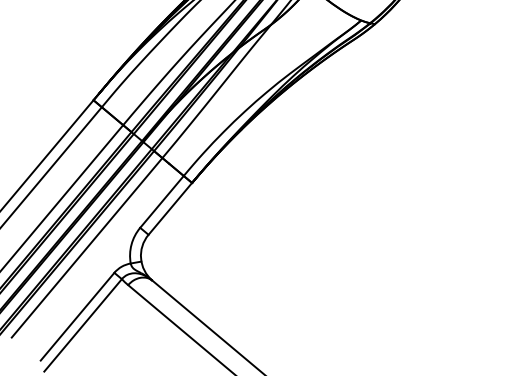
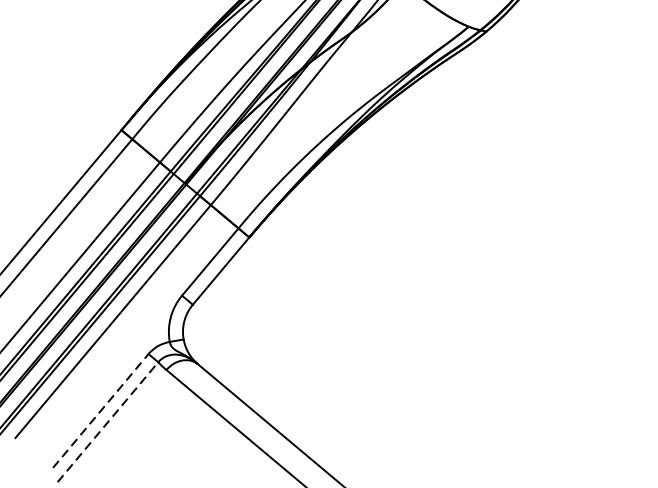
line: (77, 316) -> (100, 410), solid -> dashed
line: (83, 325) -> (108, 422), solid -> dashed

